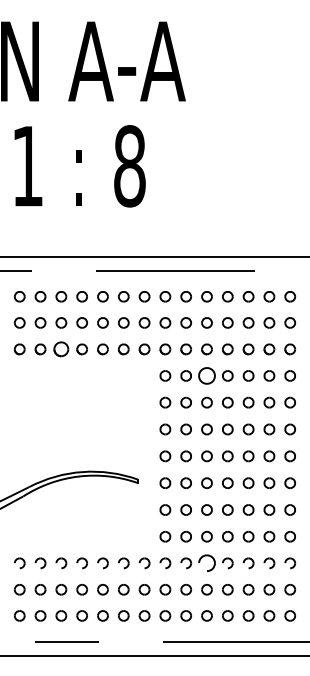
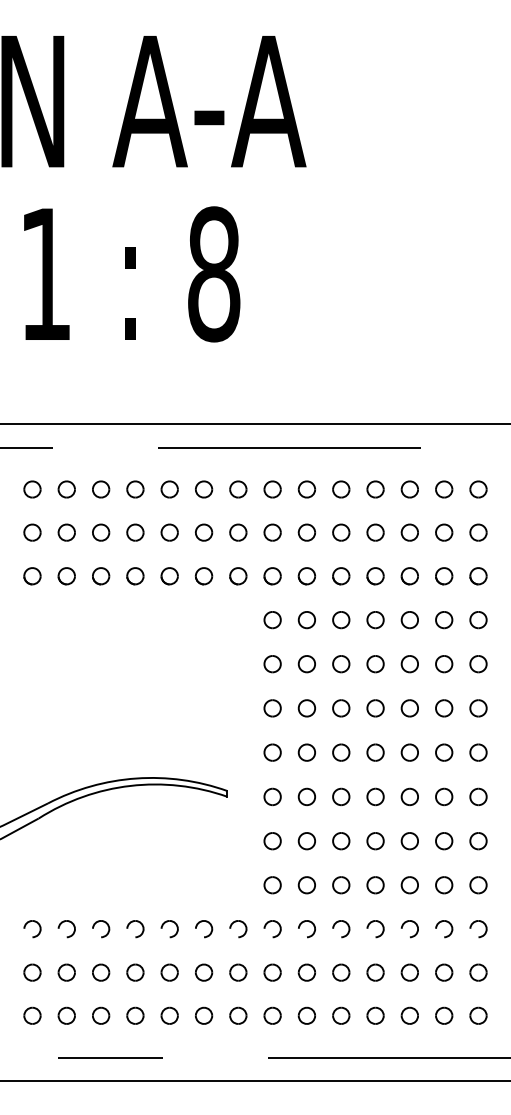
part: (61, 349) -> (101, 576), size x0.71
part: (206, 375) -> (340, 619), size x0.62
part: (206, 563) -> (340, 929), size x0.62

